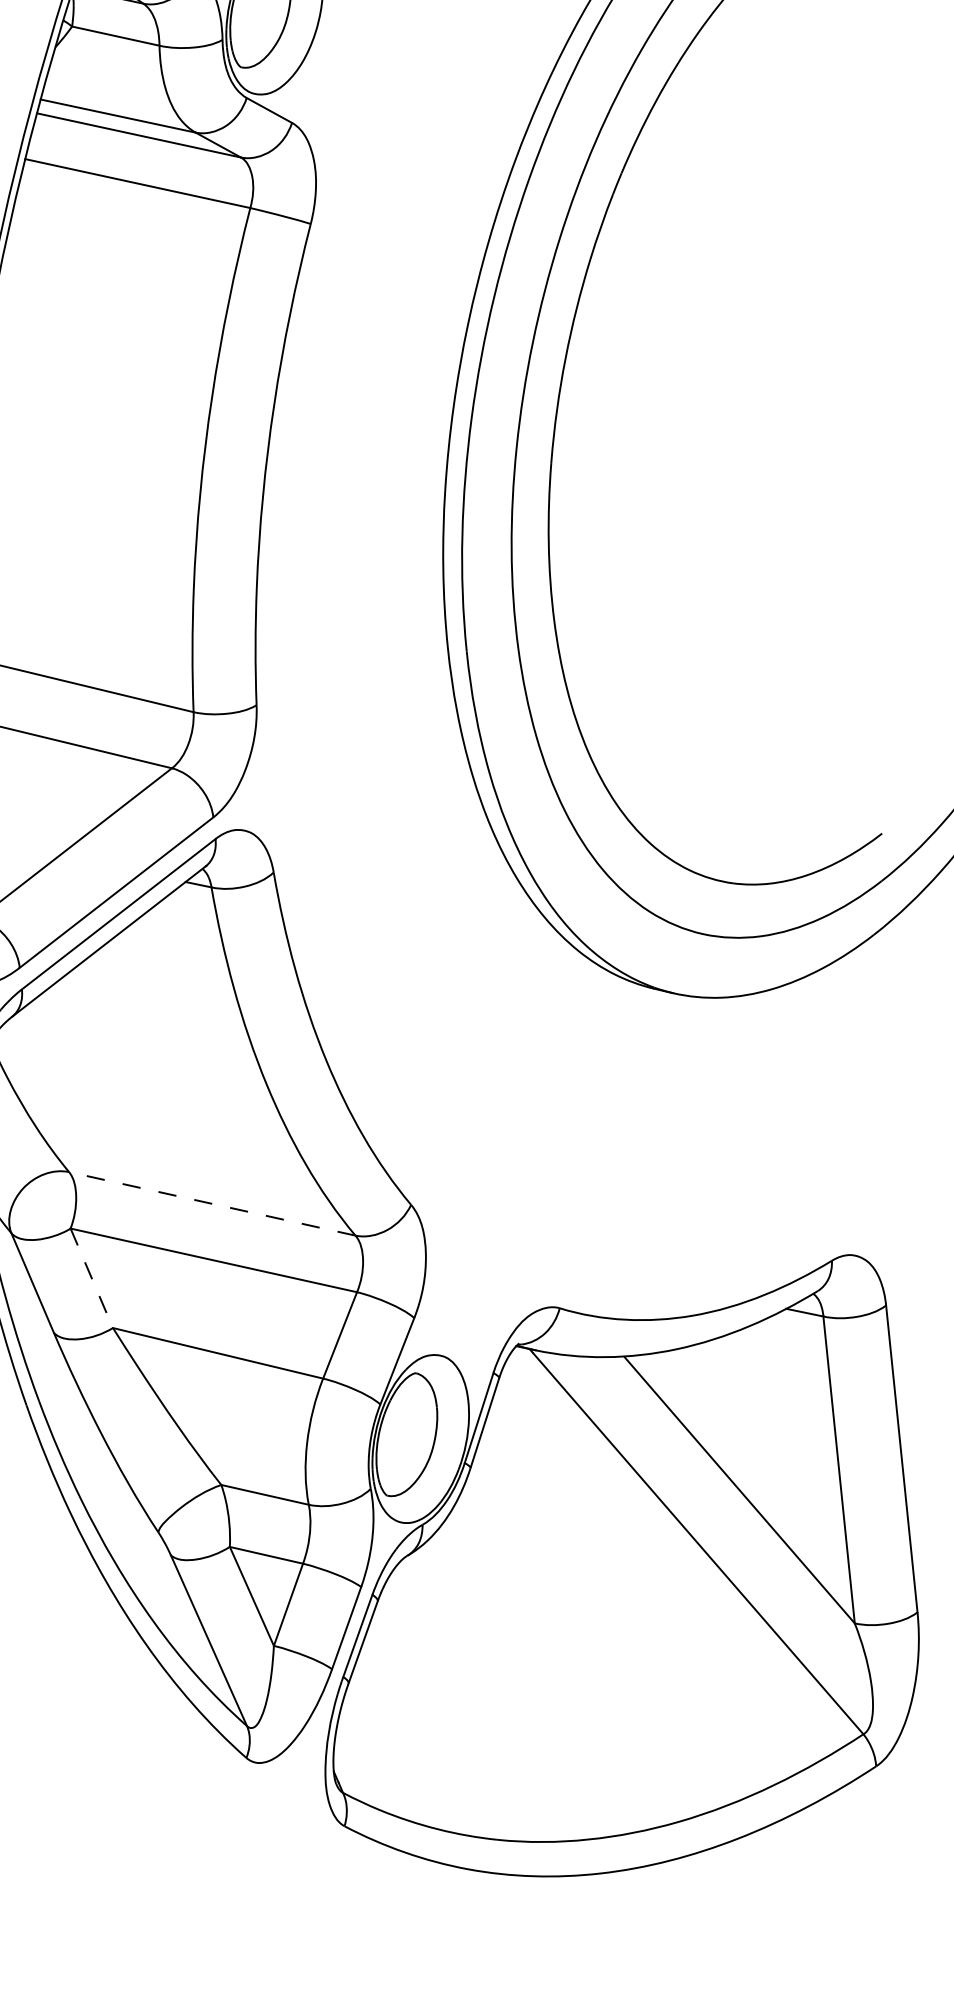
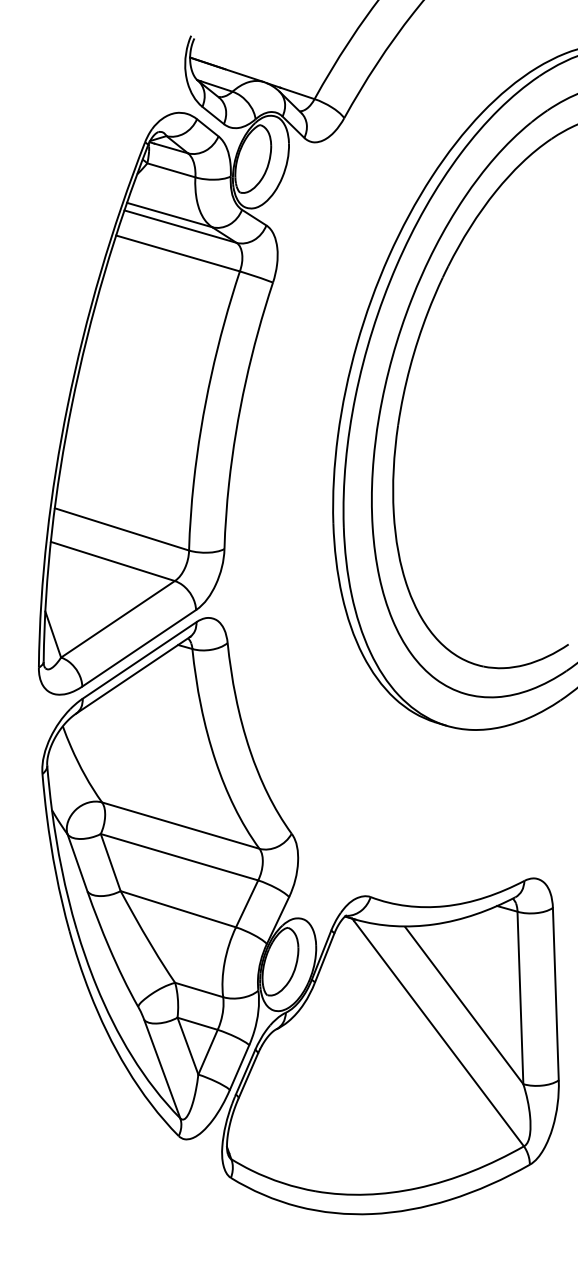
line: (211, 1203) -> (180, 825), dashed -> solid
line: (91, 1279) -> (110, 863), dashed -> solid

